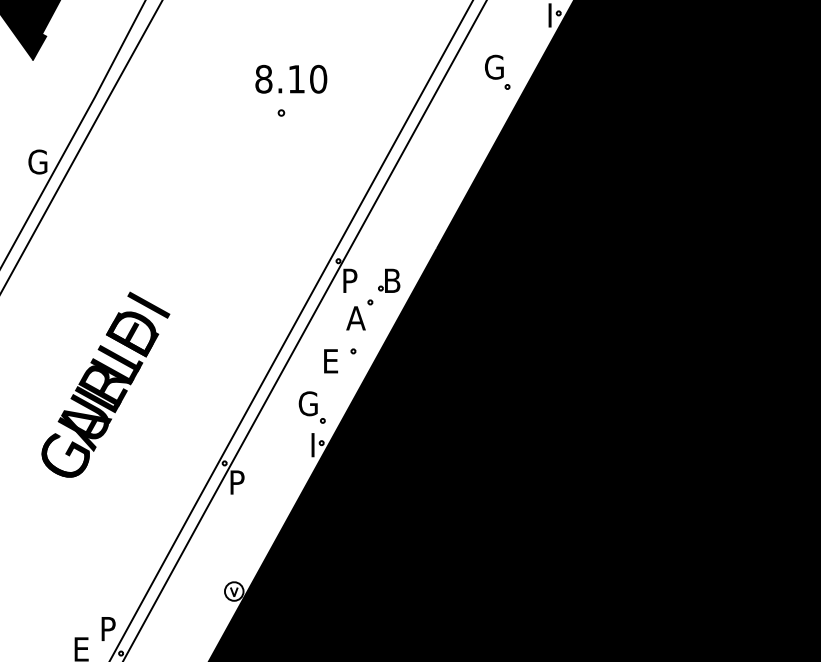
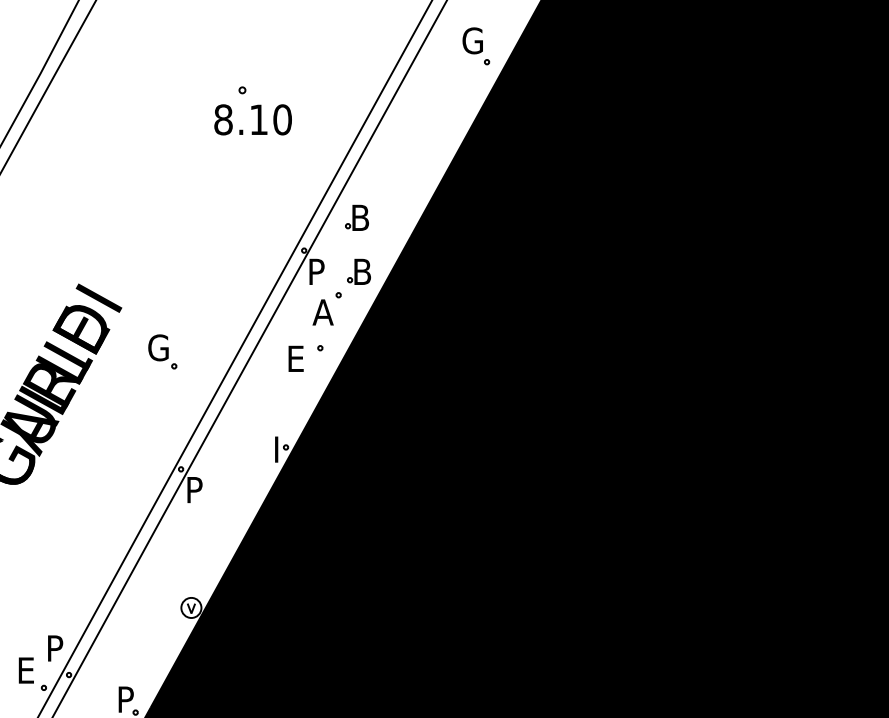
text: (290, 78) -> (252, 119), moved
part: (386, 230) -> (356, 217), added
part: (311, 407) -> (162, 351), moved

